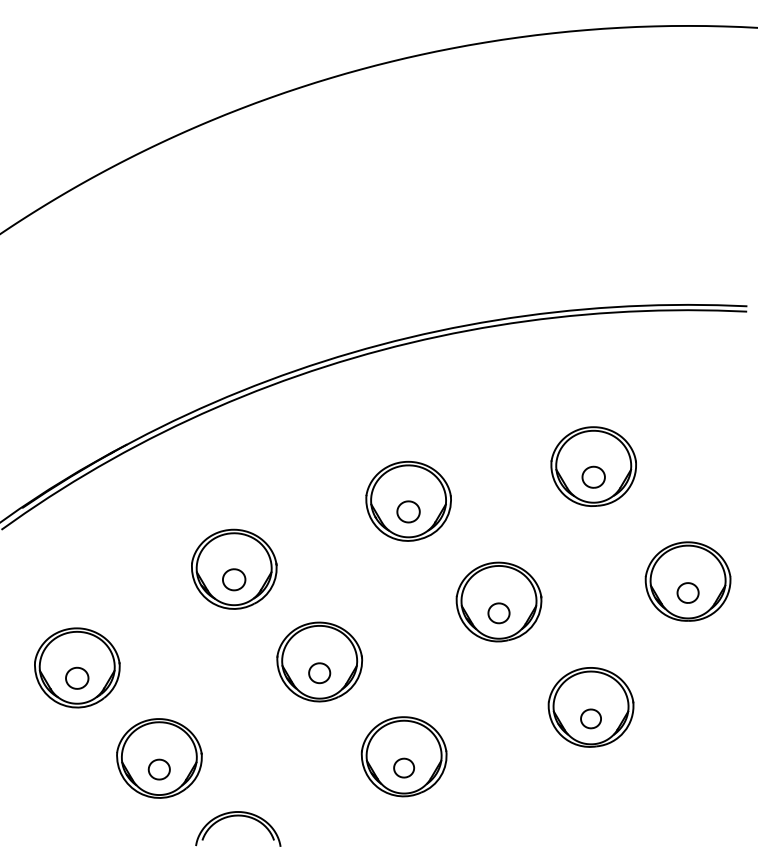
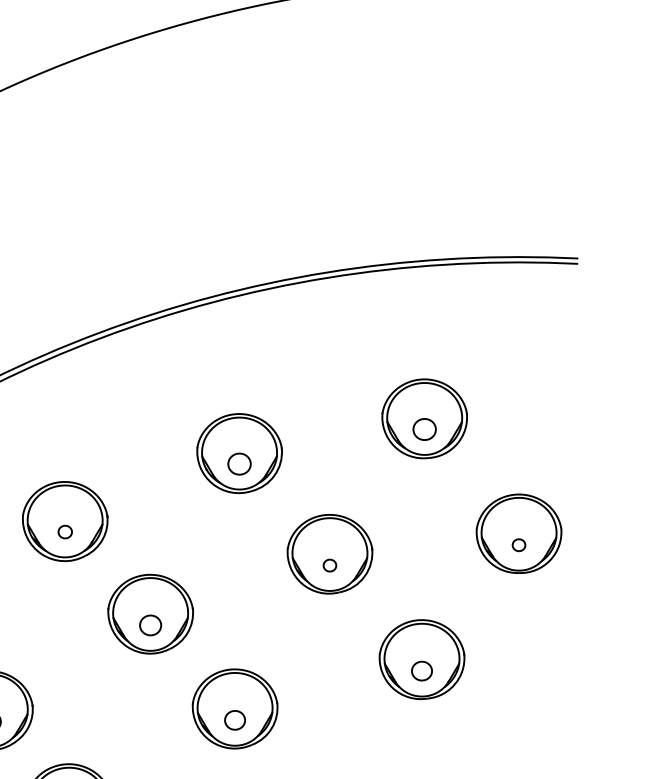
part: (234, 579) -> (65, 531), size x0.6
part: (687, 592) -> (518, 544), size x0.6
part: (498, 613) -> (329, 565), size x0.6

